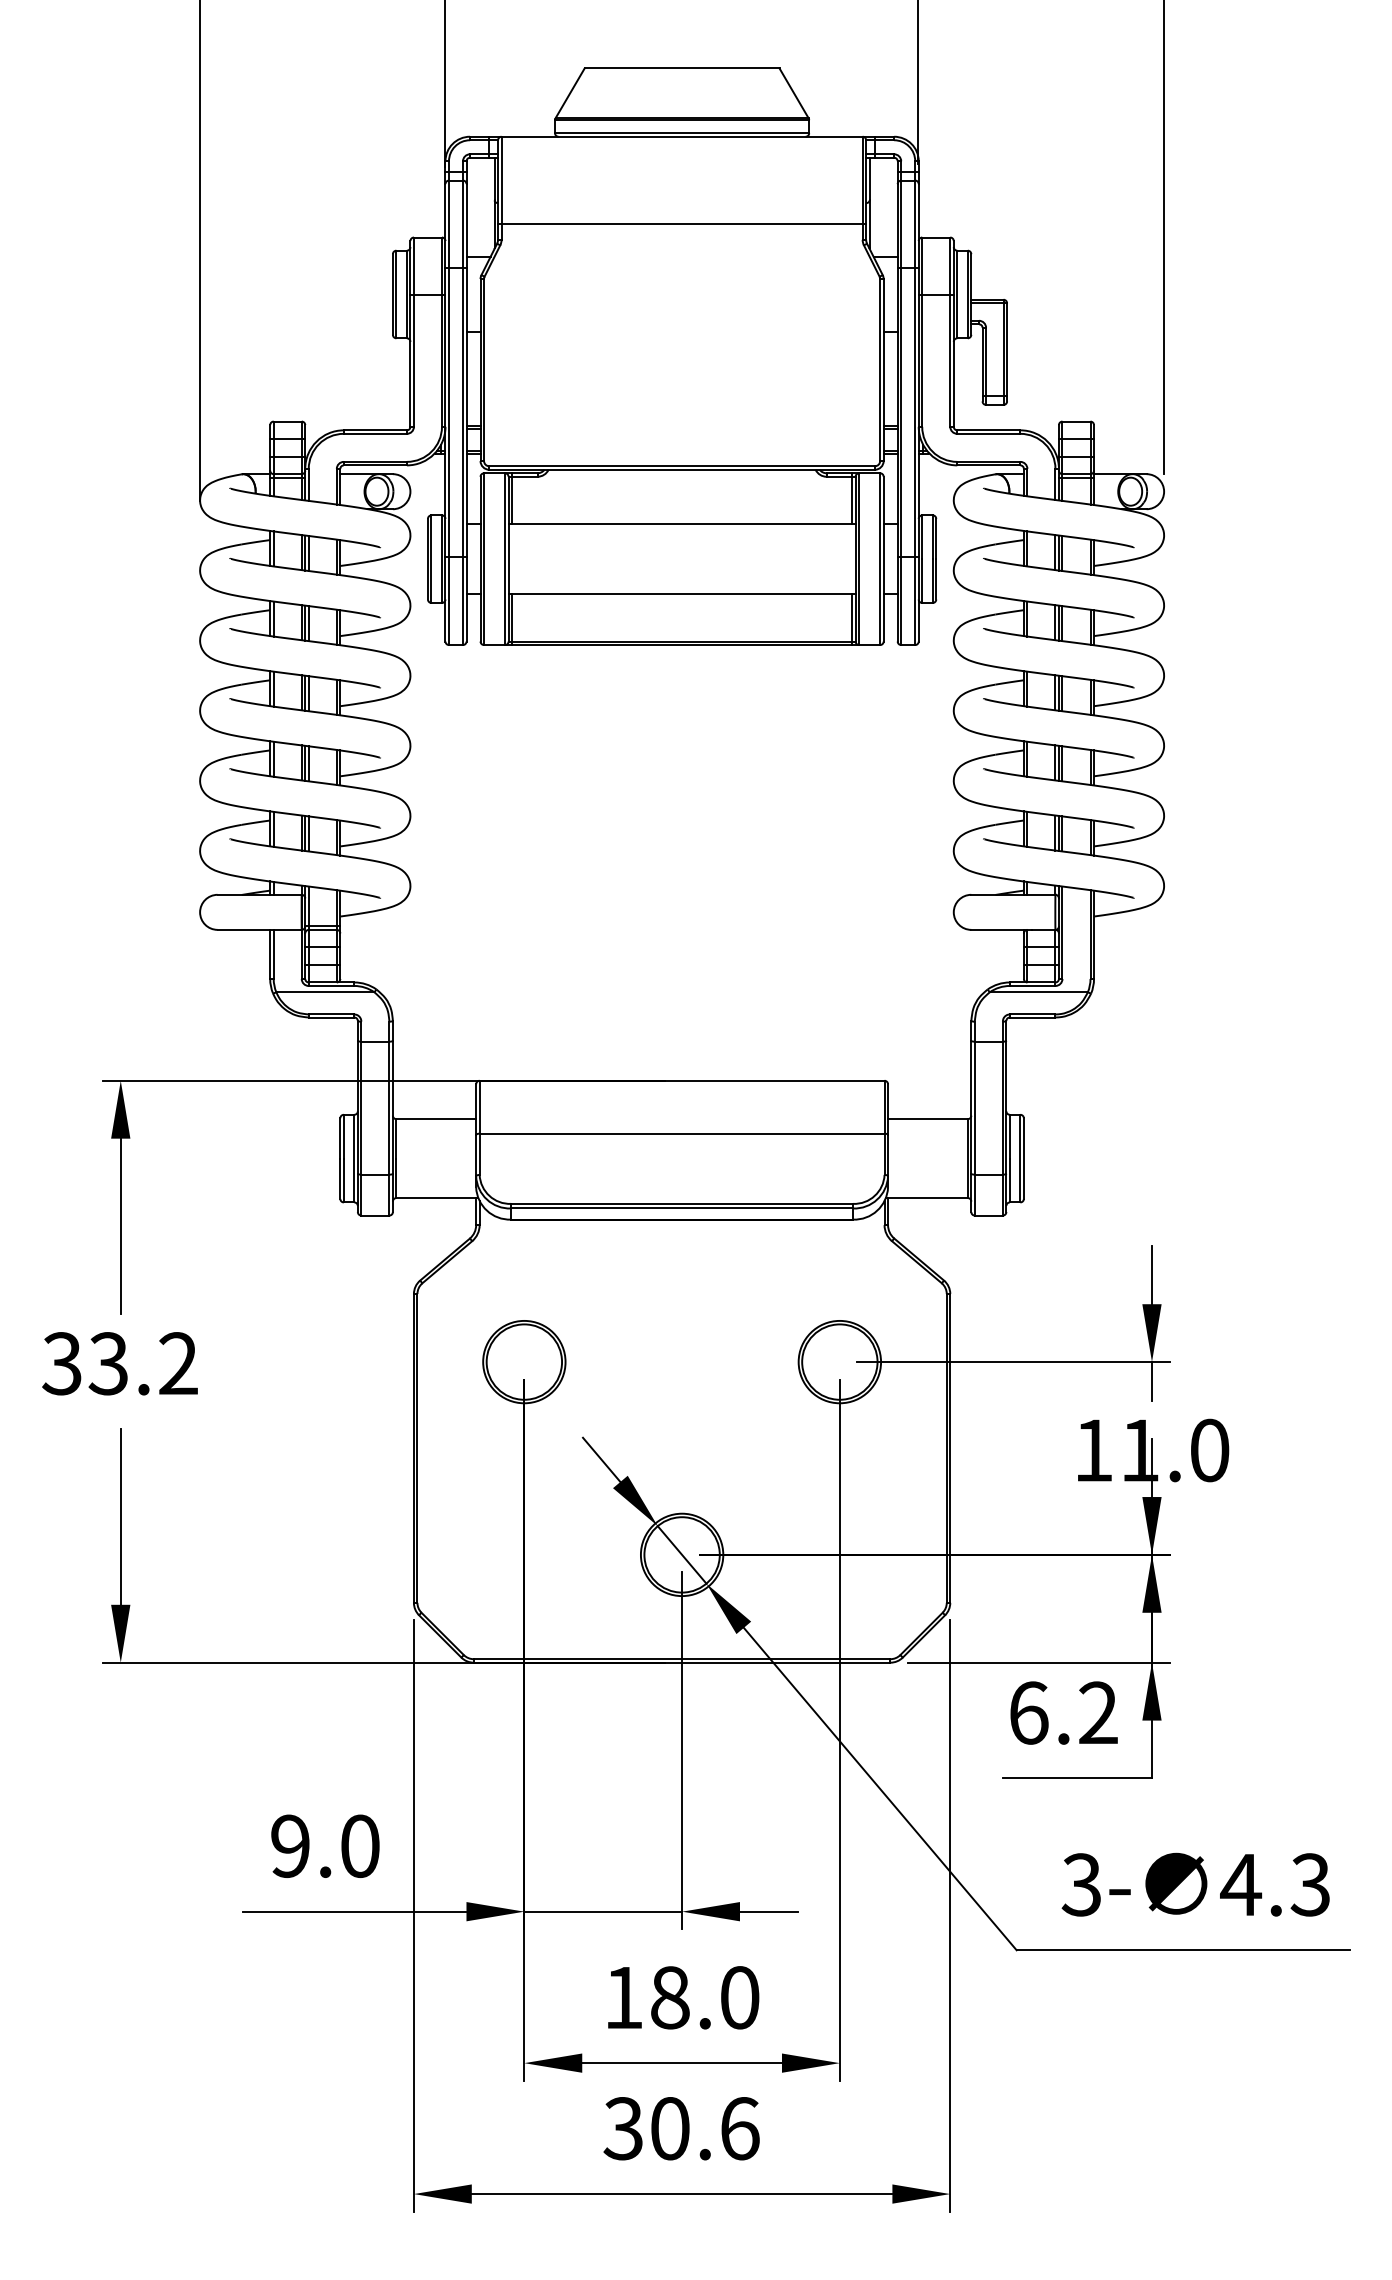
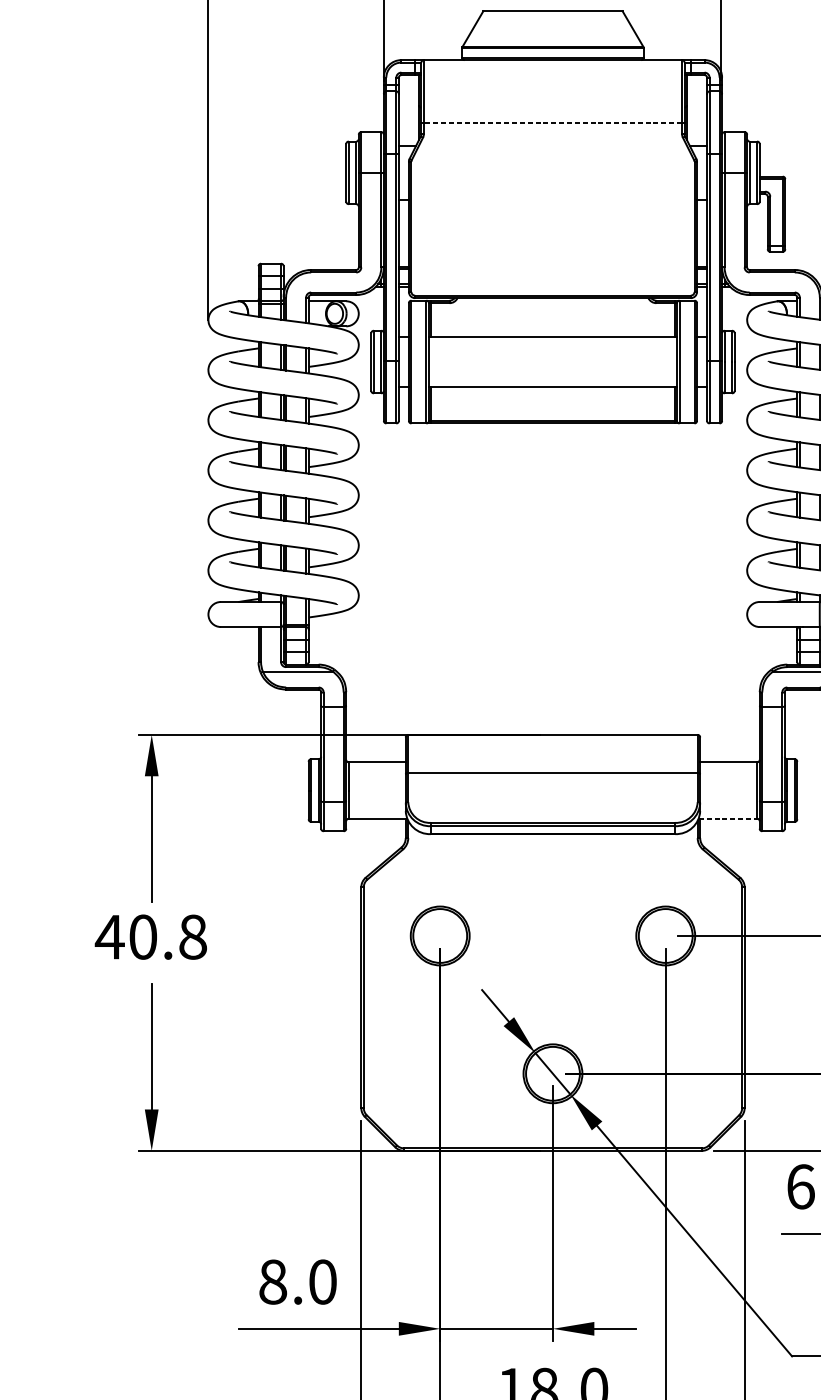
line: (682, 224) -> (553, 122), solid -> dashed
line: (926, 1198) -> (727, 819), solid -> dashed
text: (119, 1363) -> (150, 936), 33.2 -> 40.8
text: (290, 1846) -> (273, 1282), 9.0 -> 8.0

